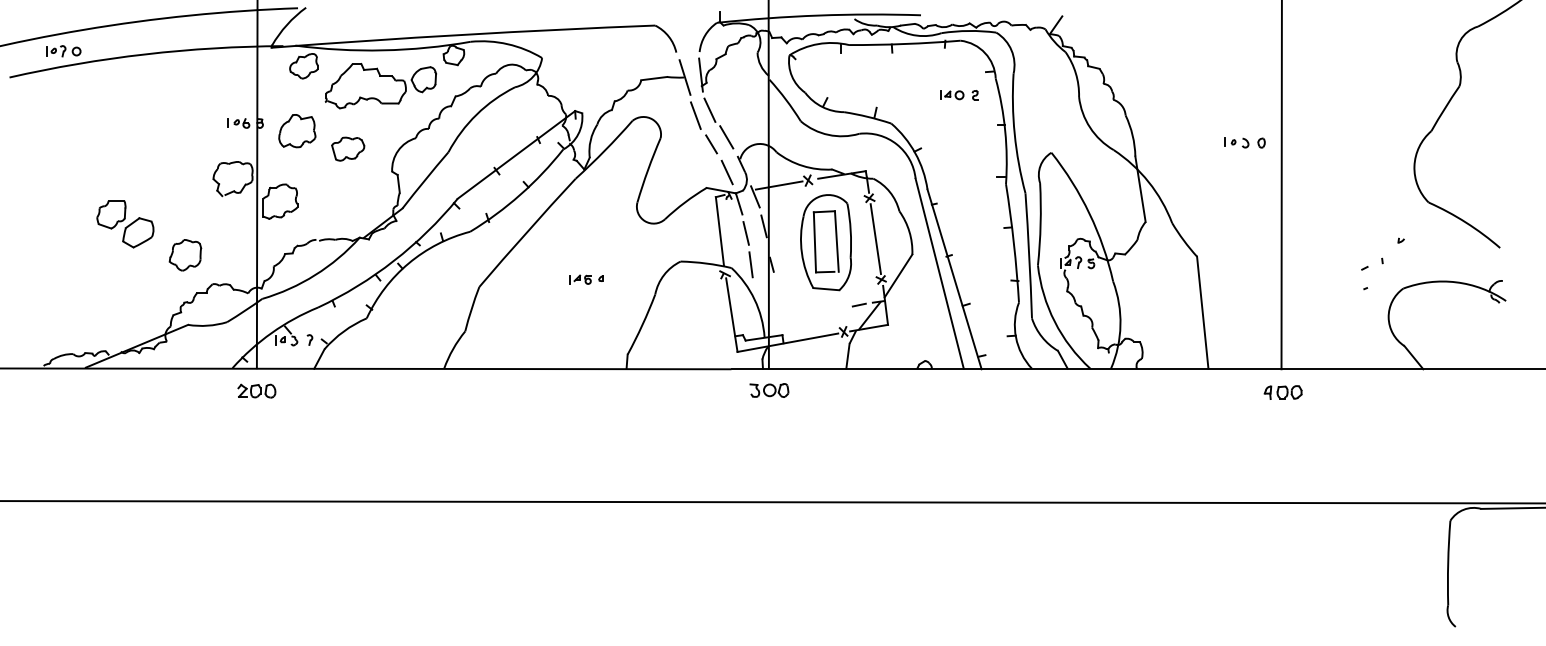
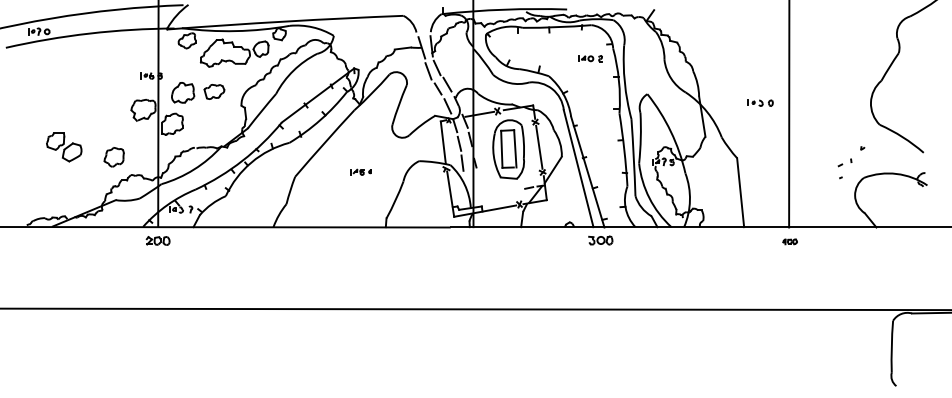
part: (297, 130) -> (183, 92), moved
part: (1244, 141) -> (760, 102), moved
part: (125, 224) -> (64, 147), moved
part: (768, 390) -> (600, 240), moved
part: (1282, 392) -> (789, 241), size x0.6

